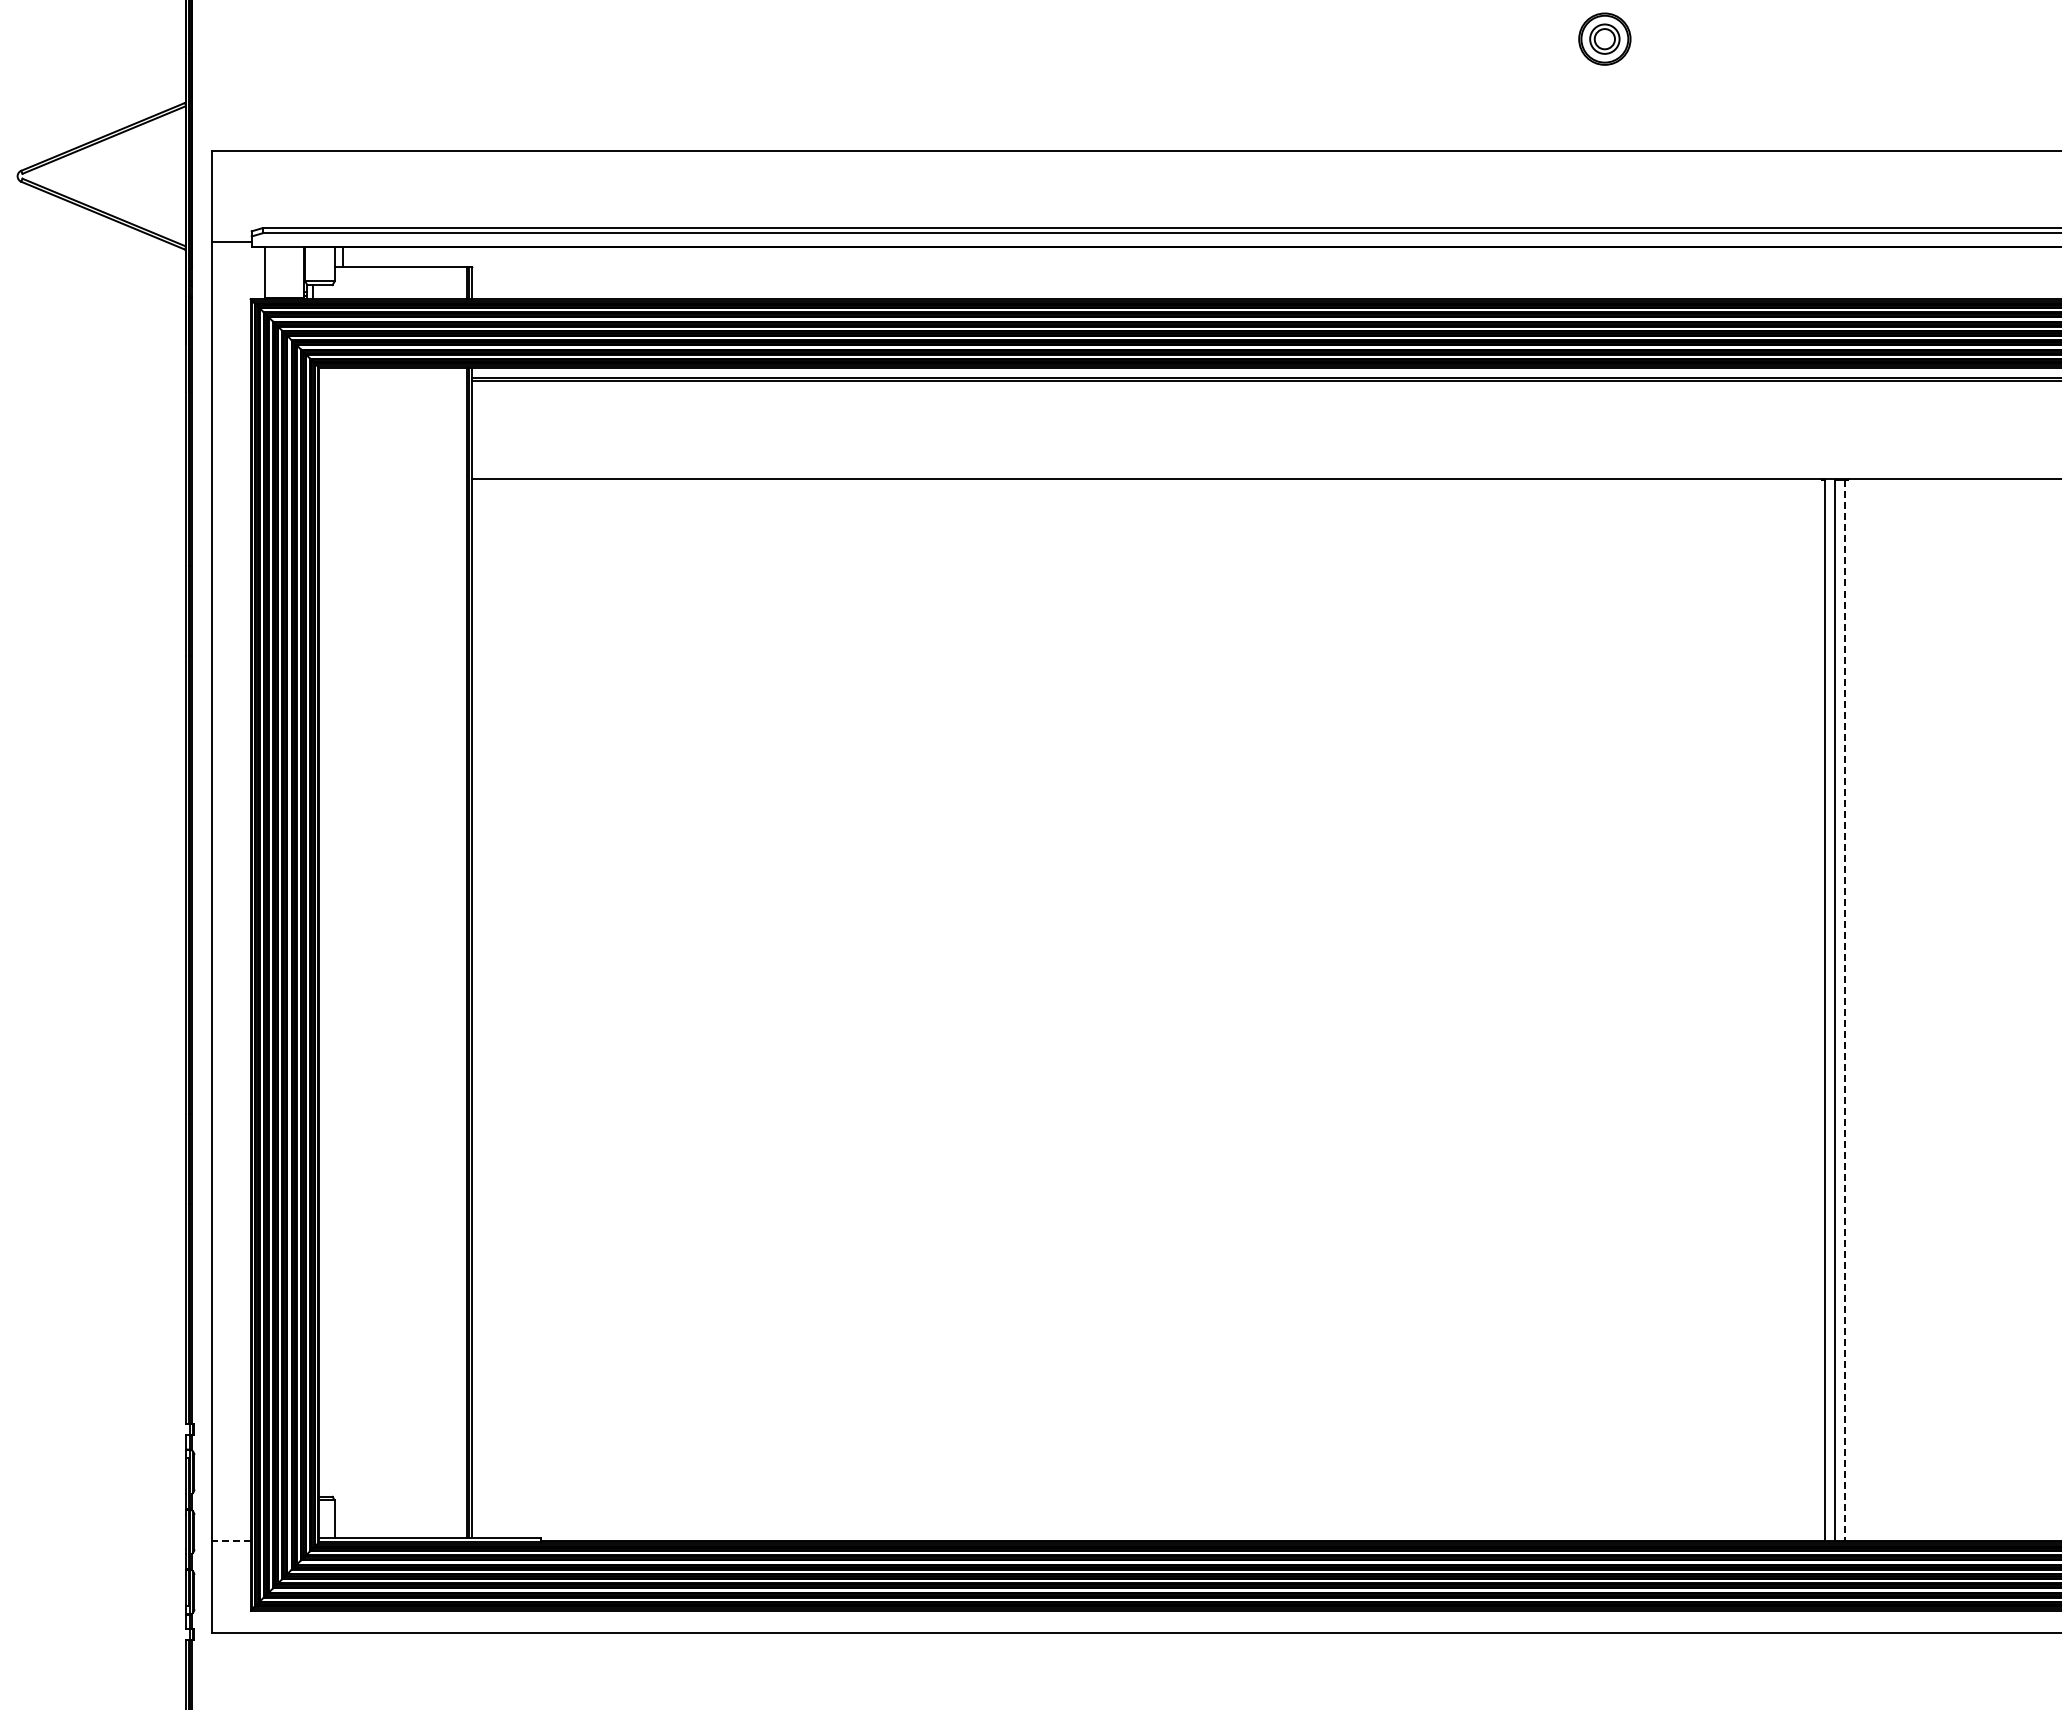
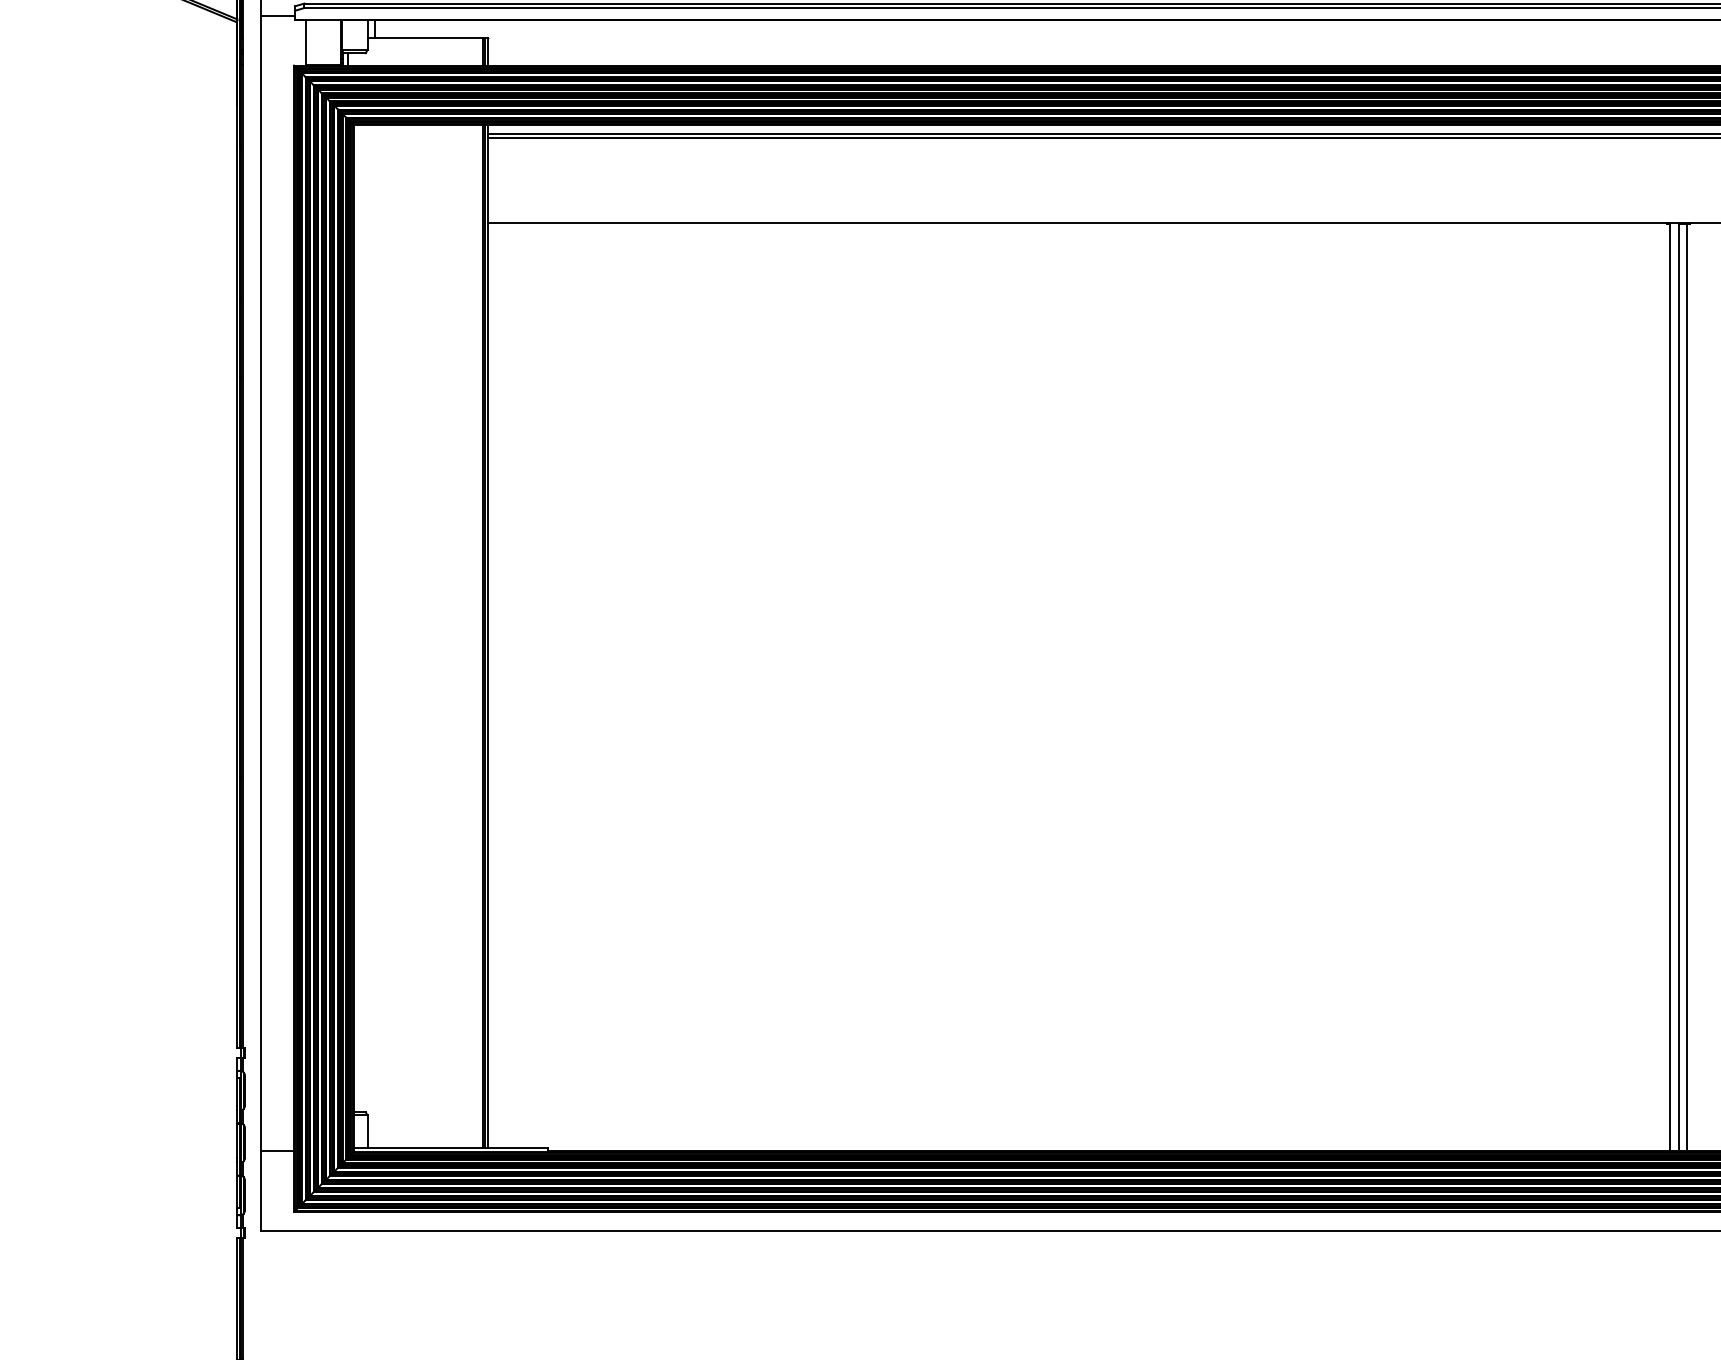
line: (1844, 1011) -> (1686, 688), dashed -> solid
line: (230, 1541) -> (276, 1151), dashed -> solid

